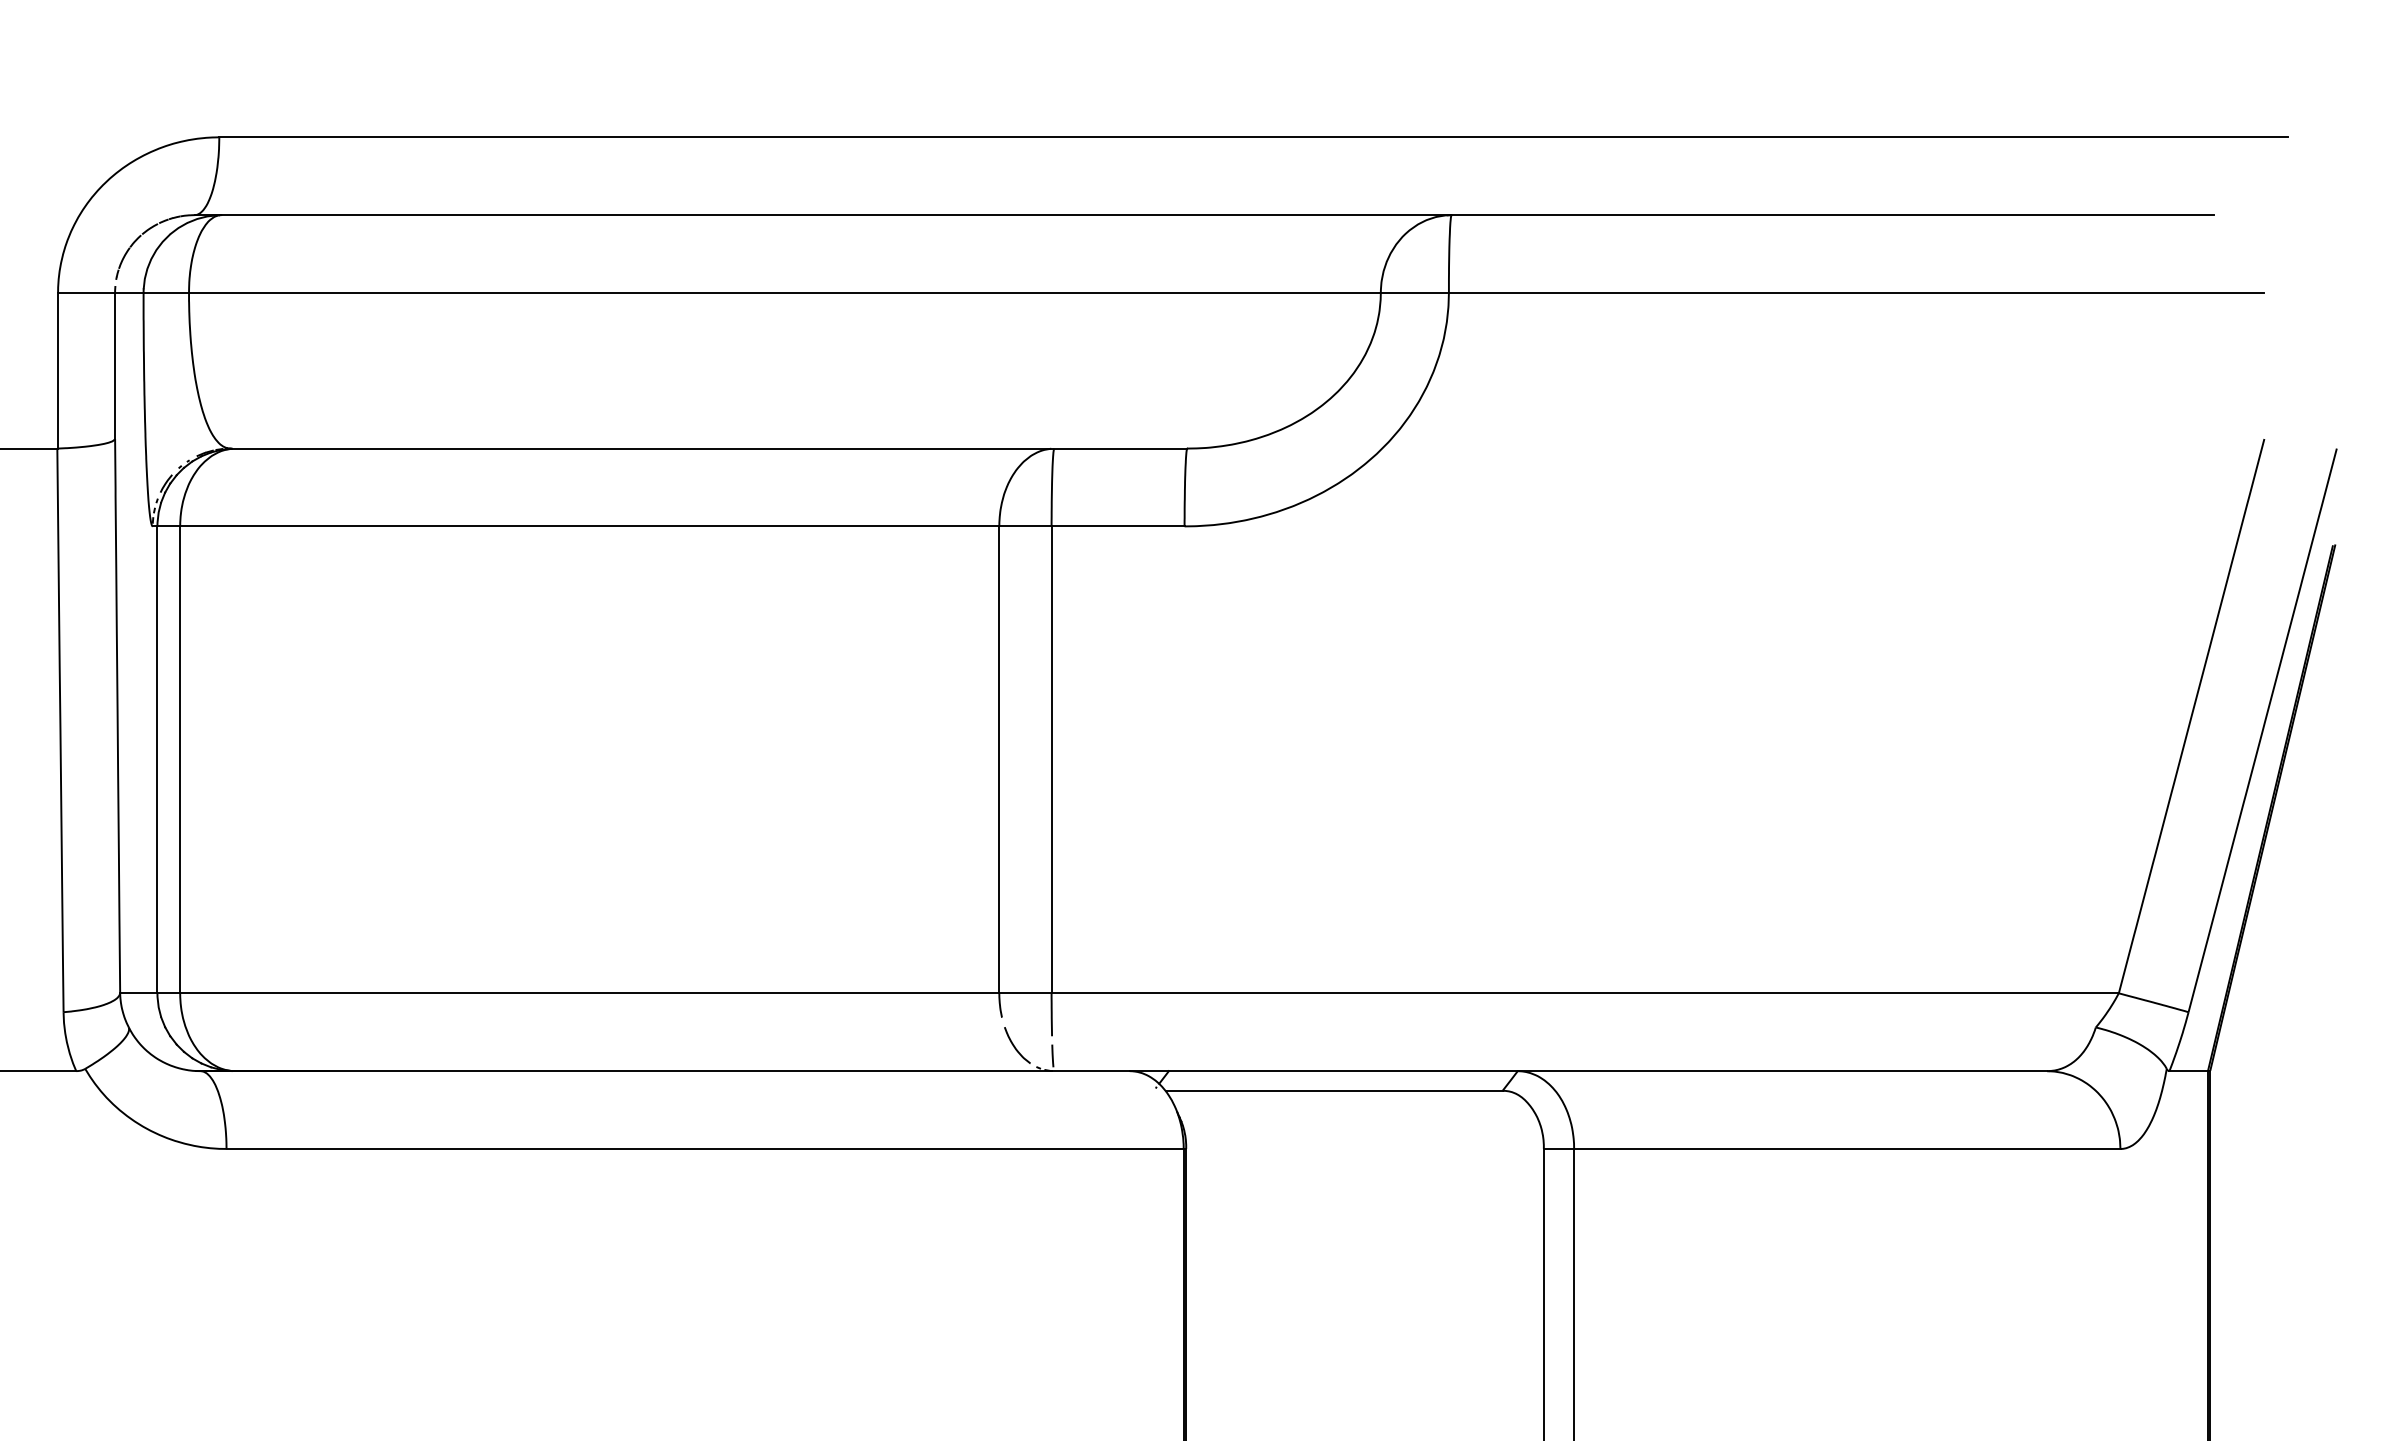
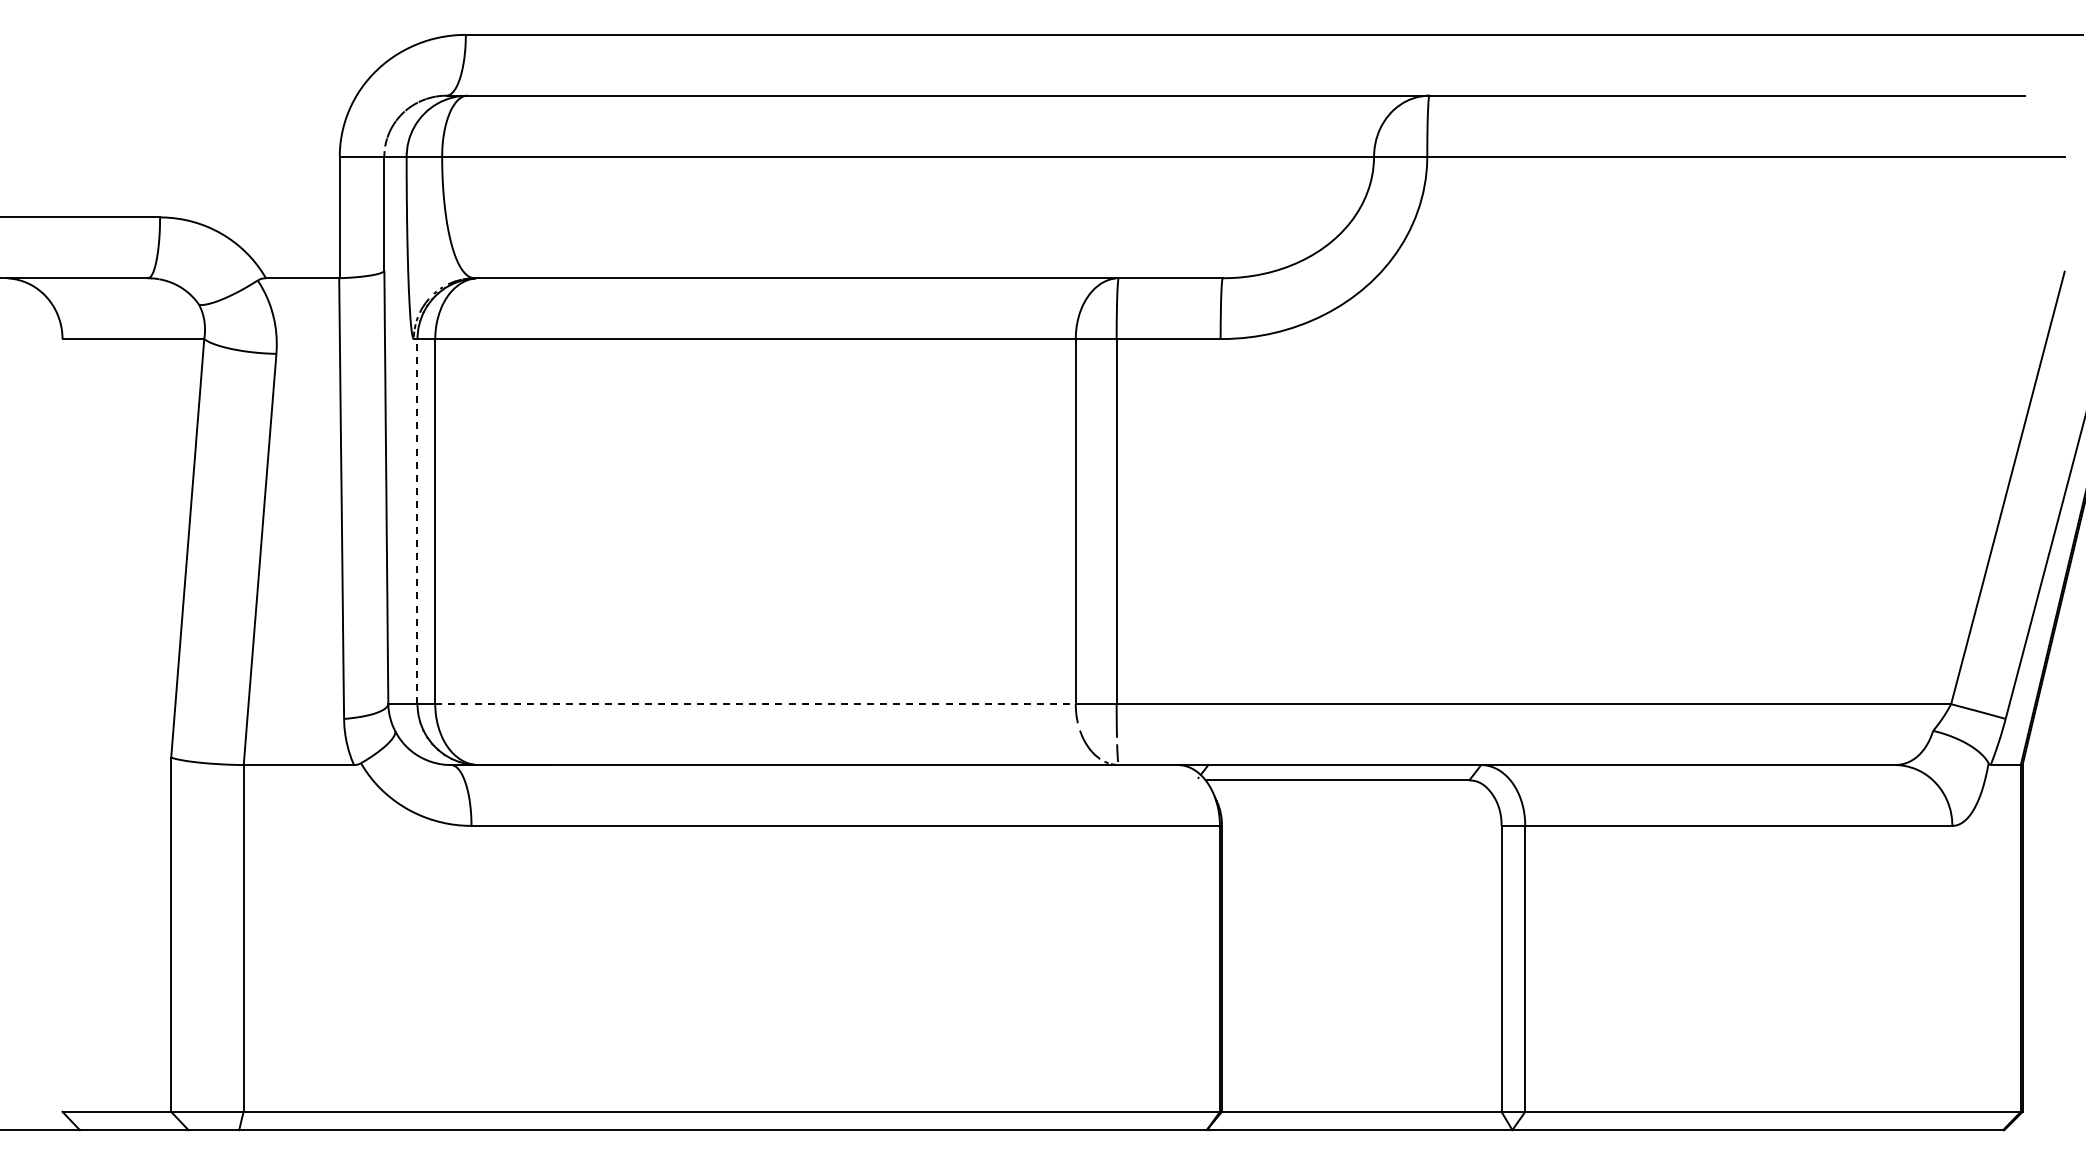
line: (157, 759) -> (417, 521), solid -> dashed
line: (591, 993) -> (756, 704), solid -> dashed

